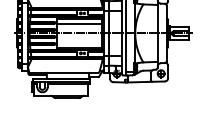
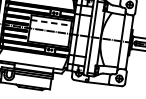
line: (80, 24) -> (52, 23), solid -> dashed

